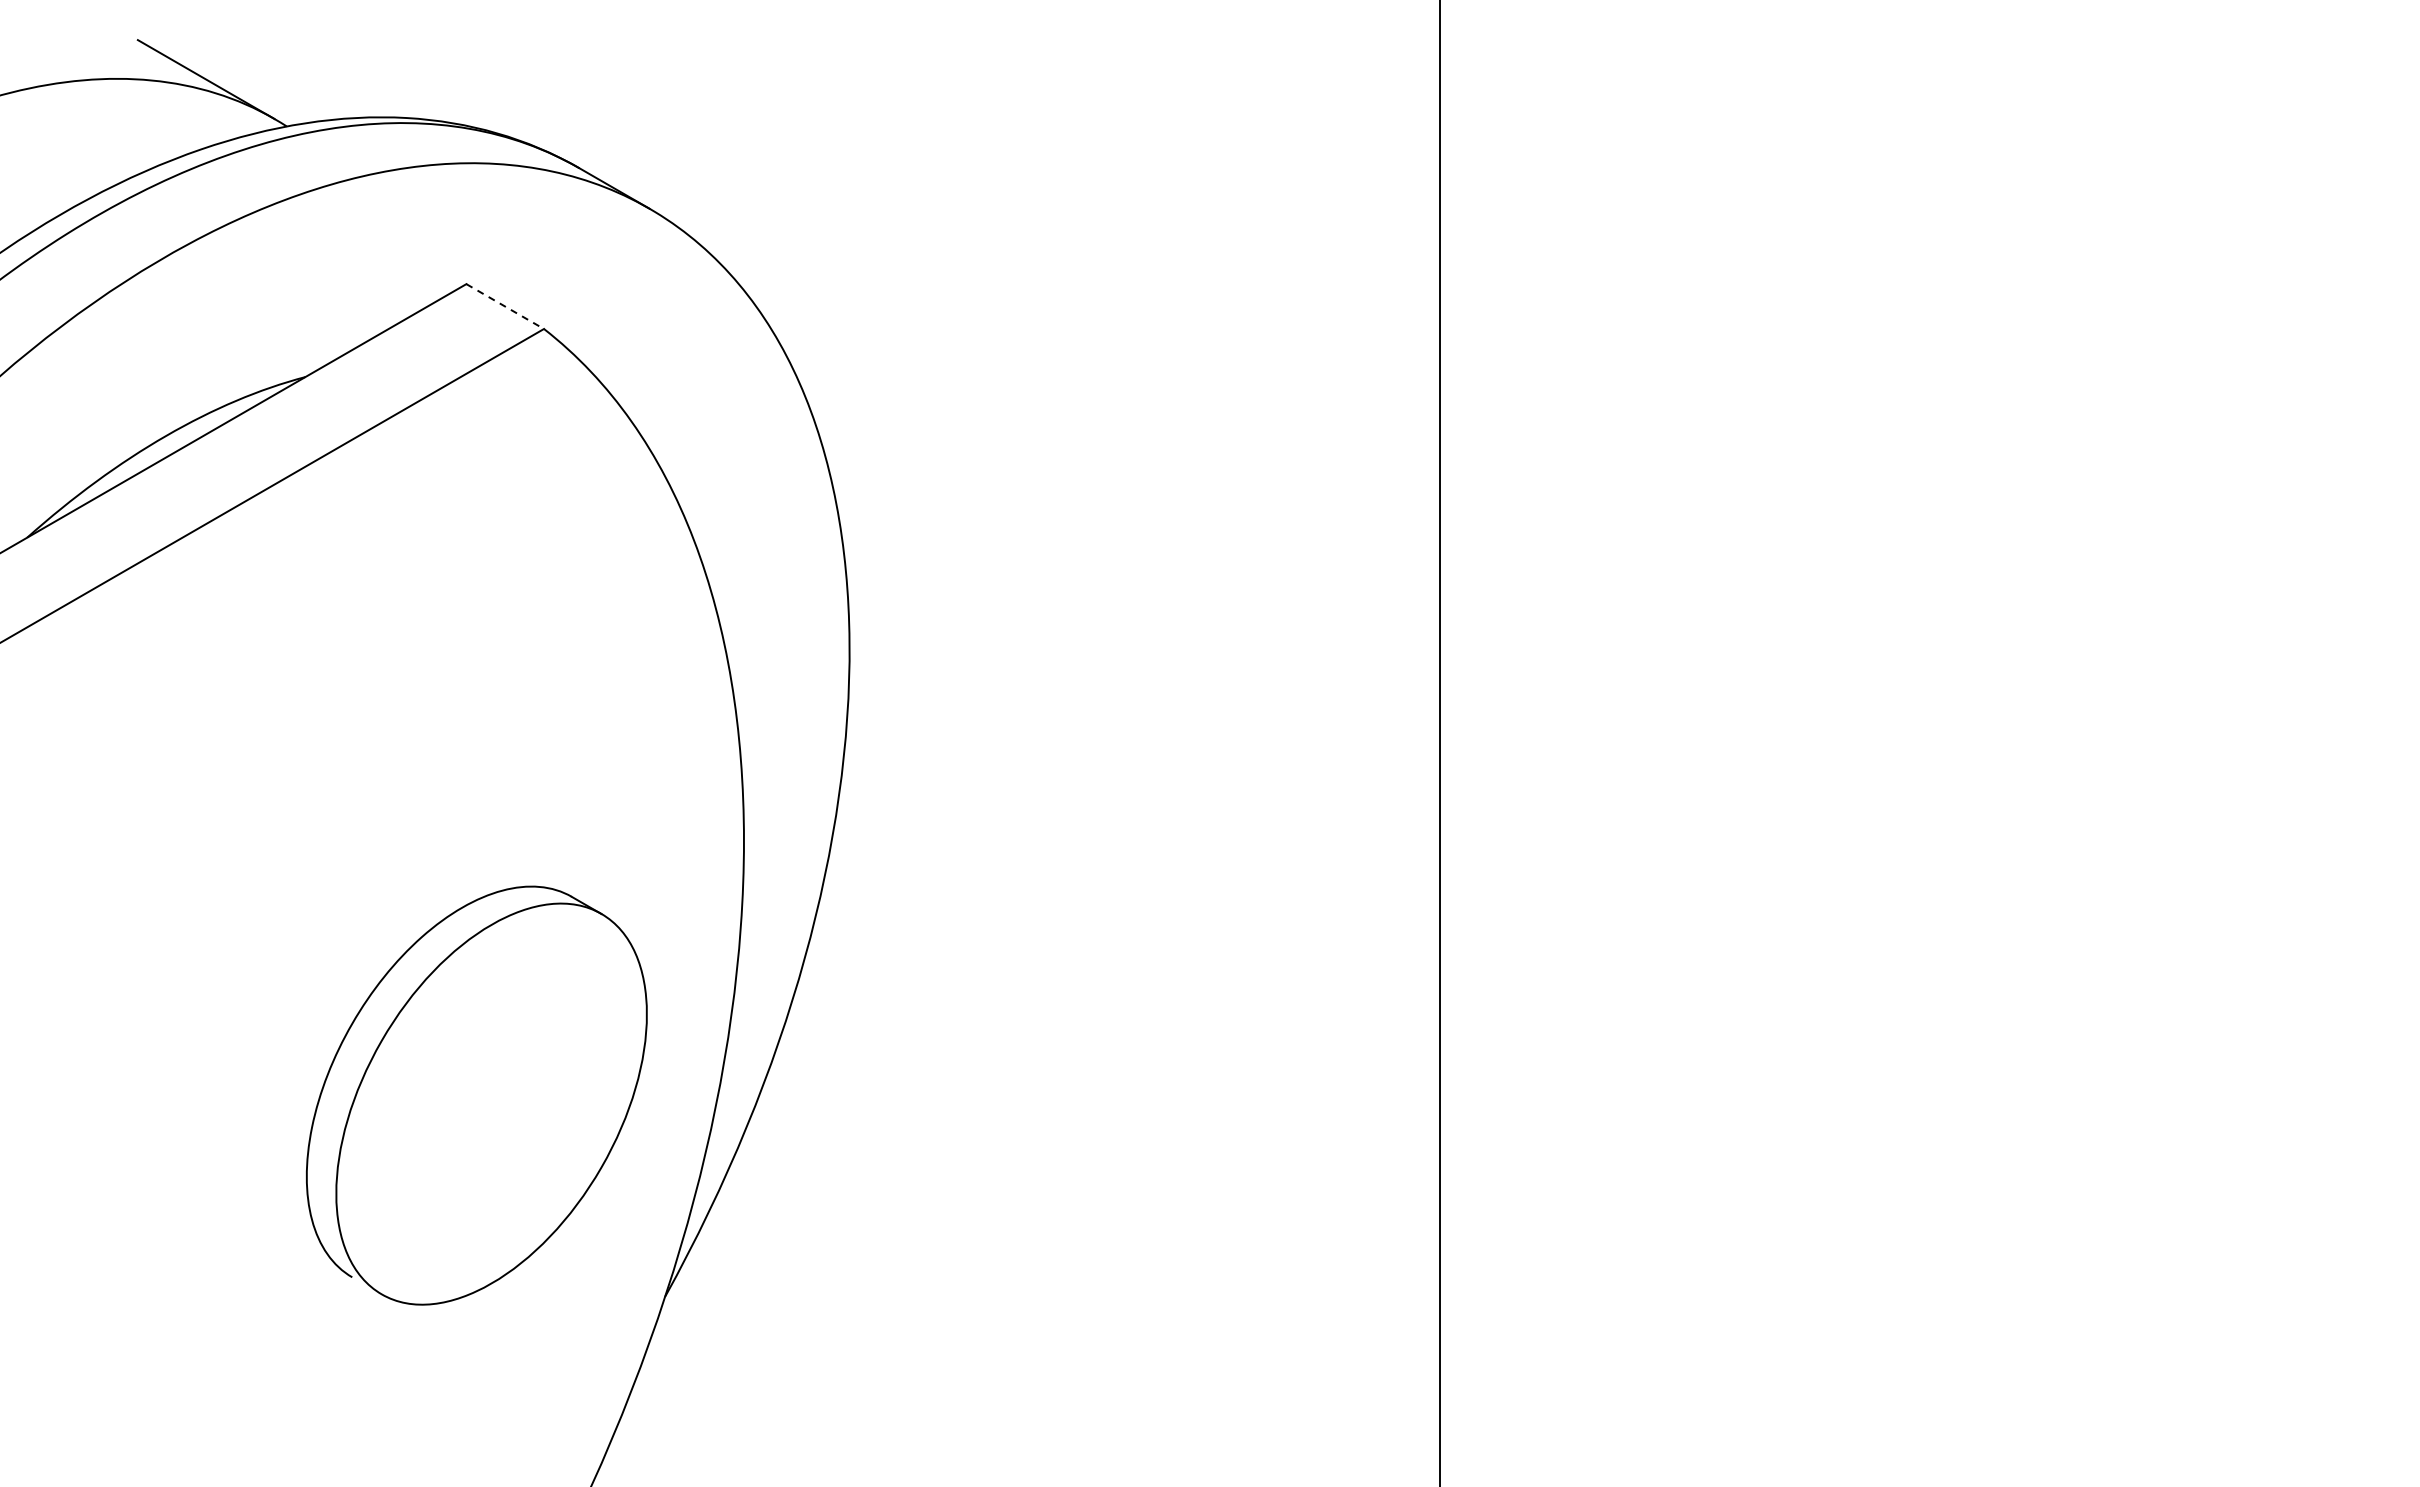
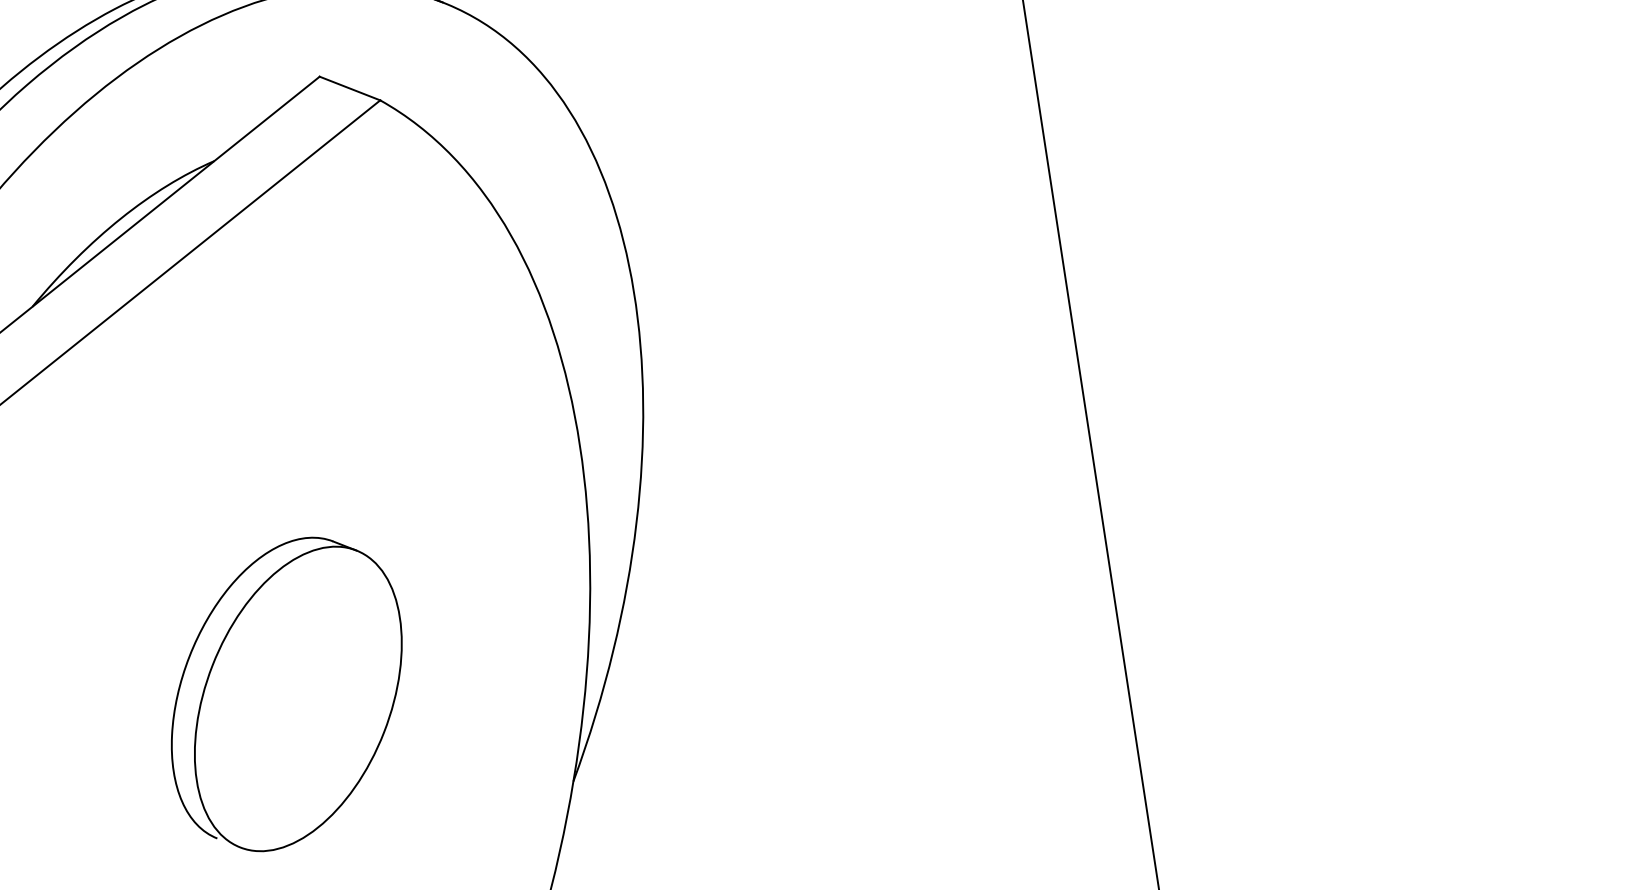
line: (505, 306) -> (350, 88), dashed -> solid
part: (476, 1095) -> (286, 694), moved

